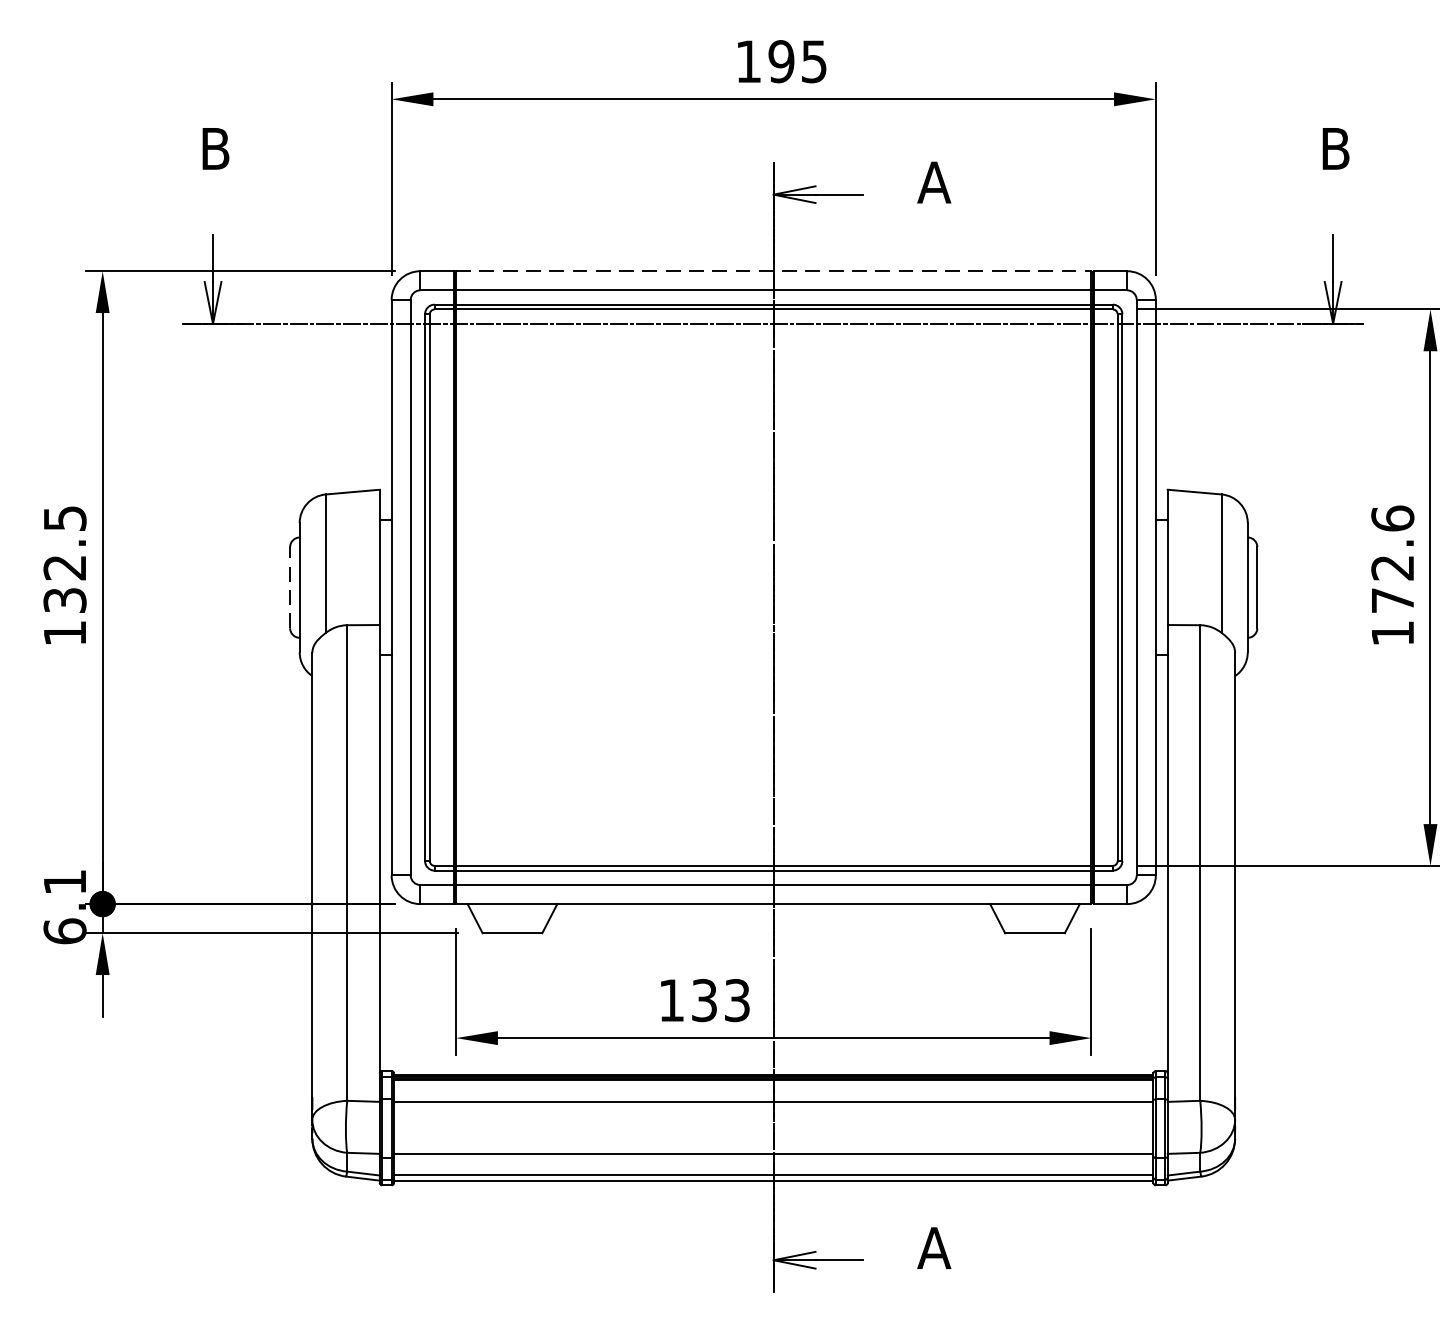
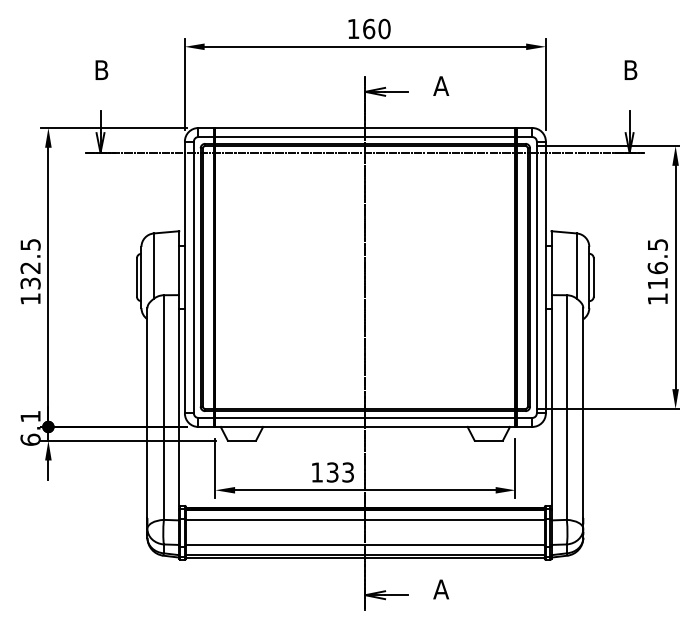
text: (797, 60) -> (376, 28), 195 -> 160
line: (773, 272) -> (365, 128), dashed -> solid
text: (1392, 558) -> (657, 263), 172.6 -> 116.5
line: (289, 587) -> (136, 277), dashed -> solid

